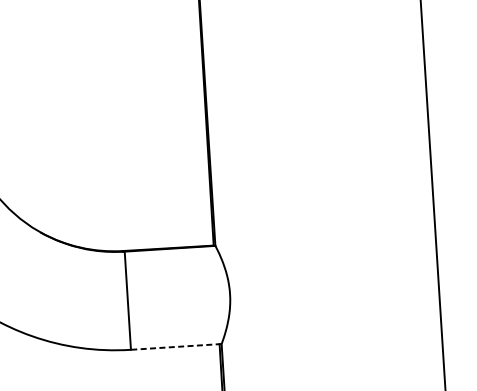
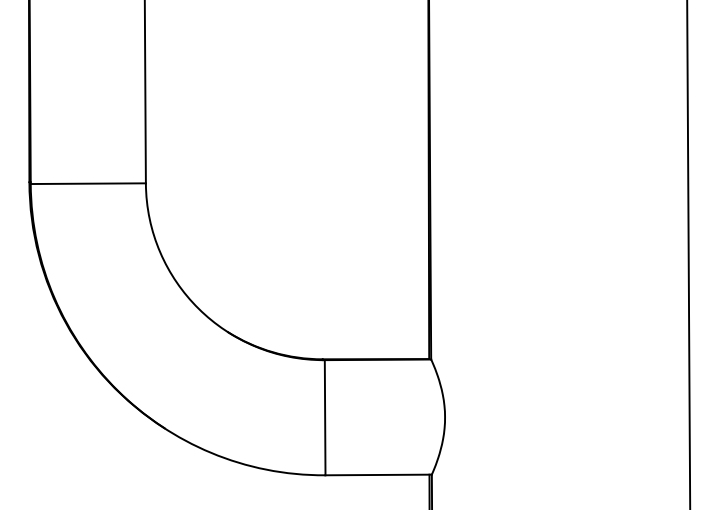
line: (176, 346) -> (378, 474), dashed -> solid

